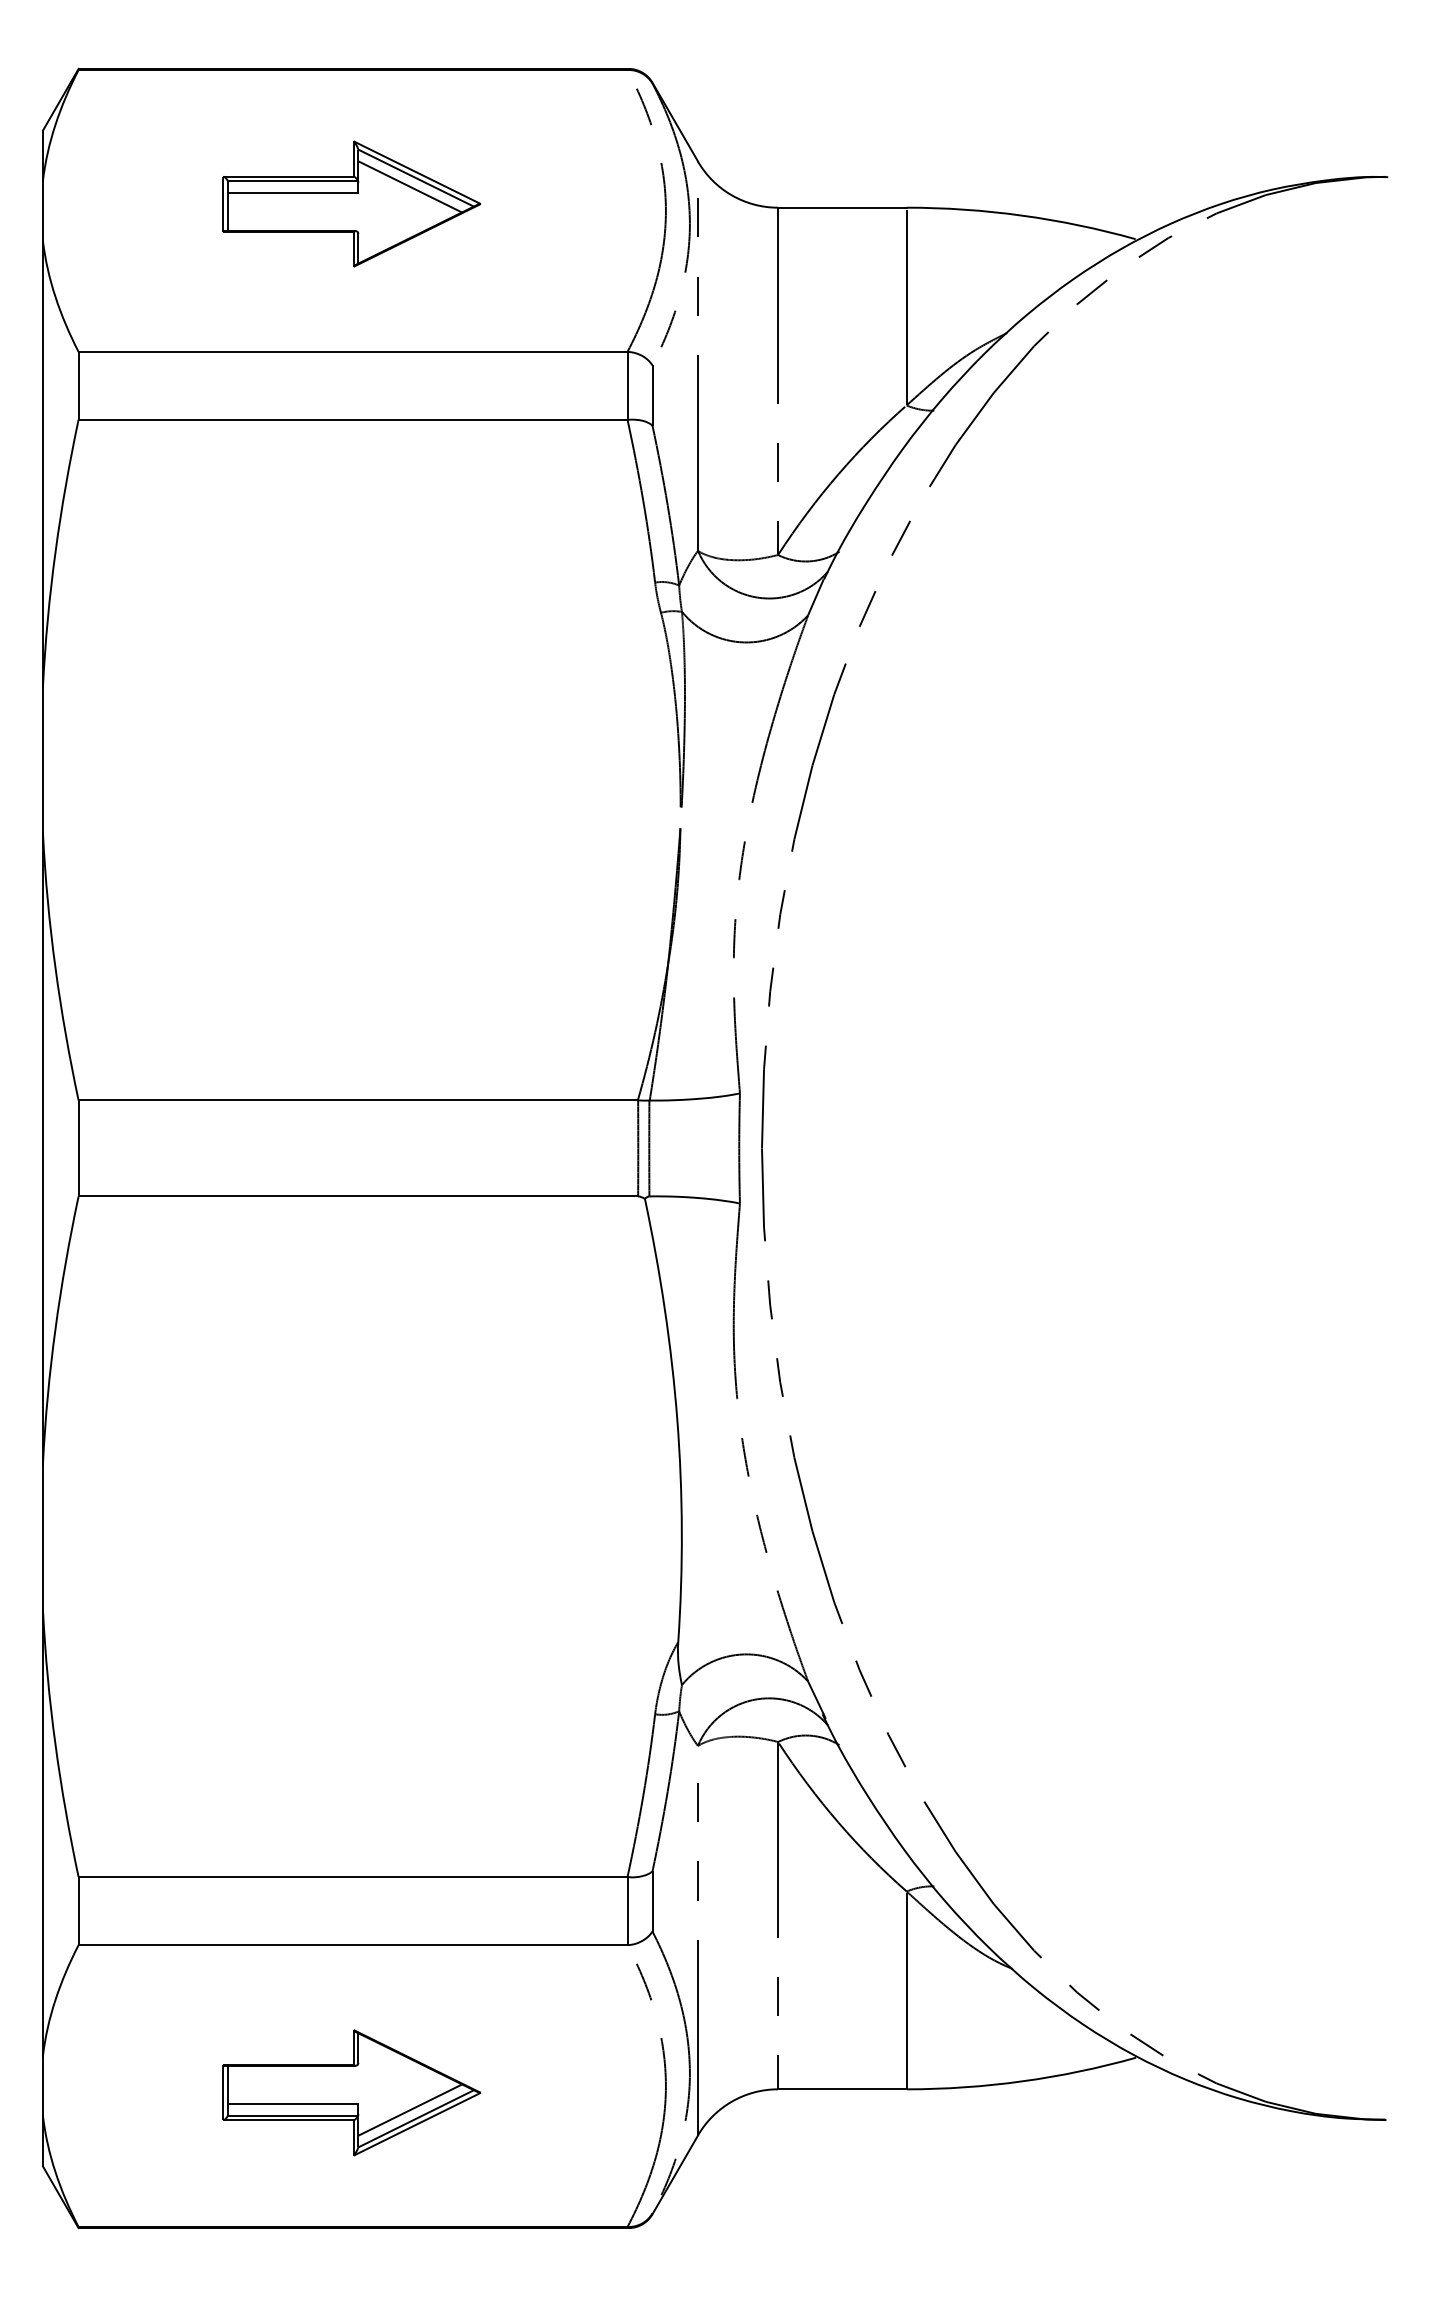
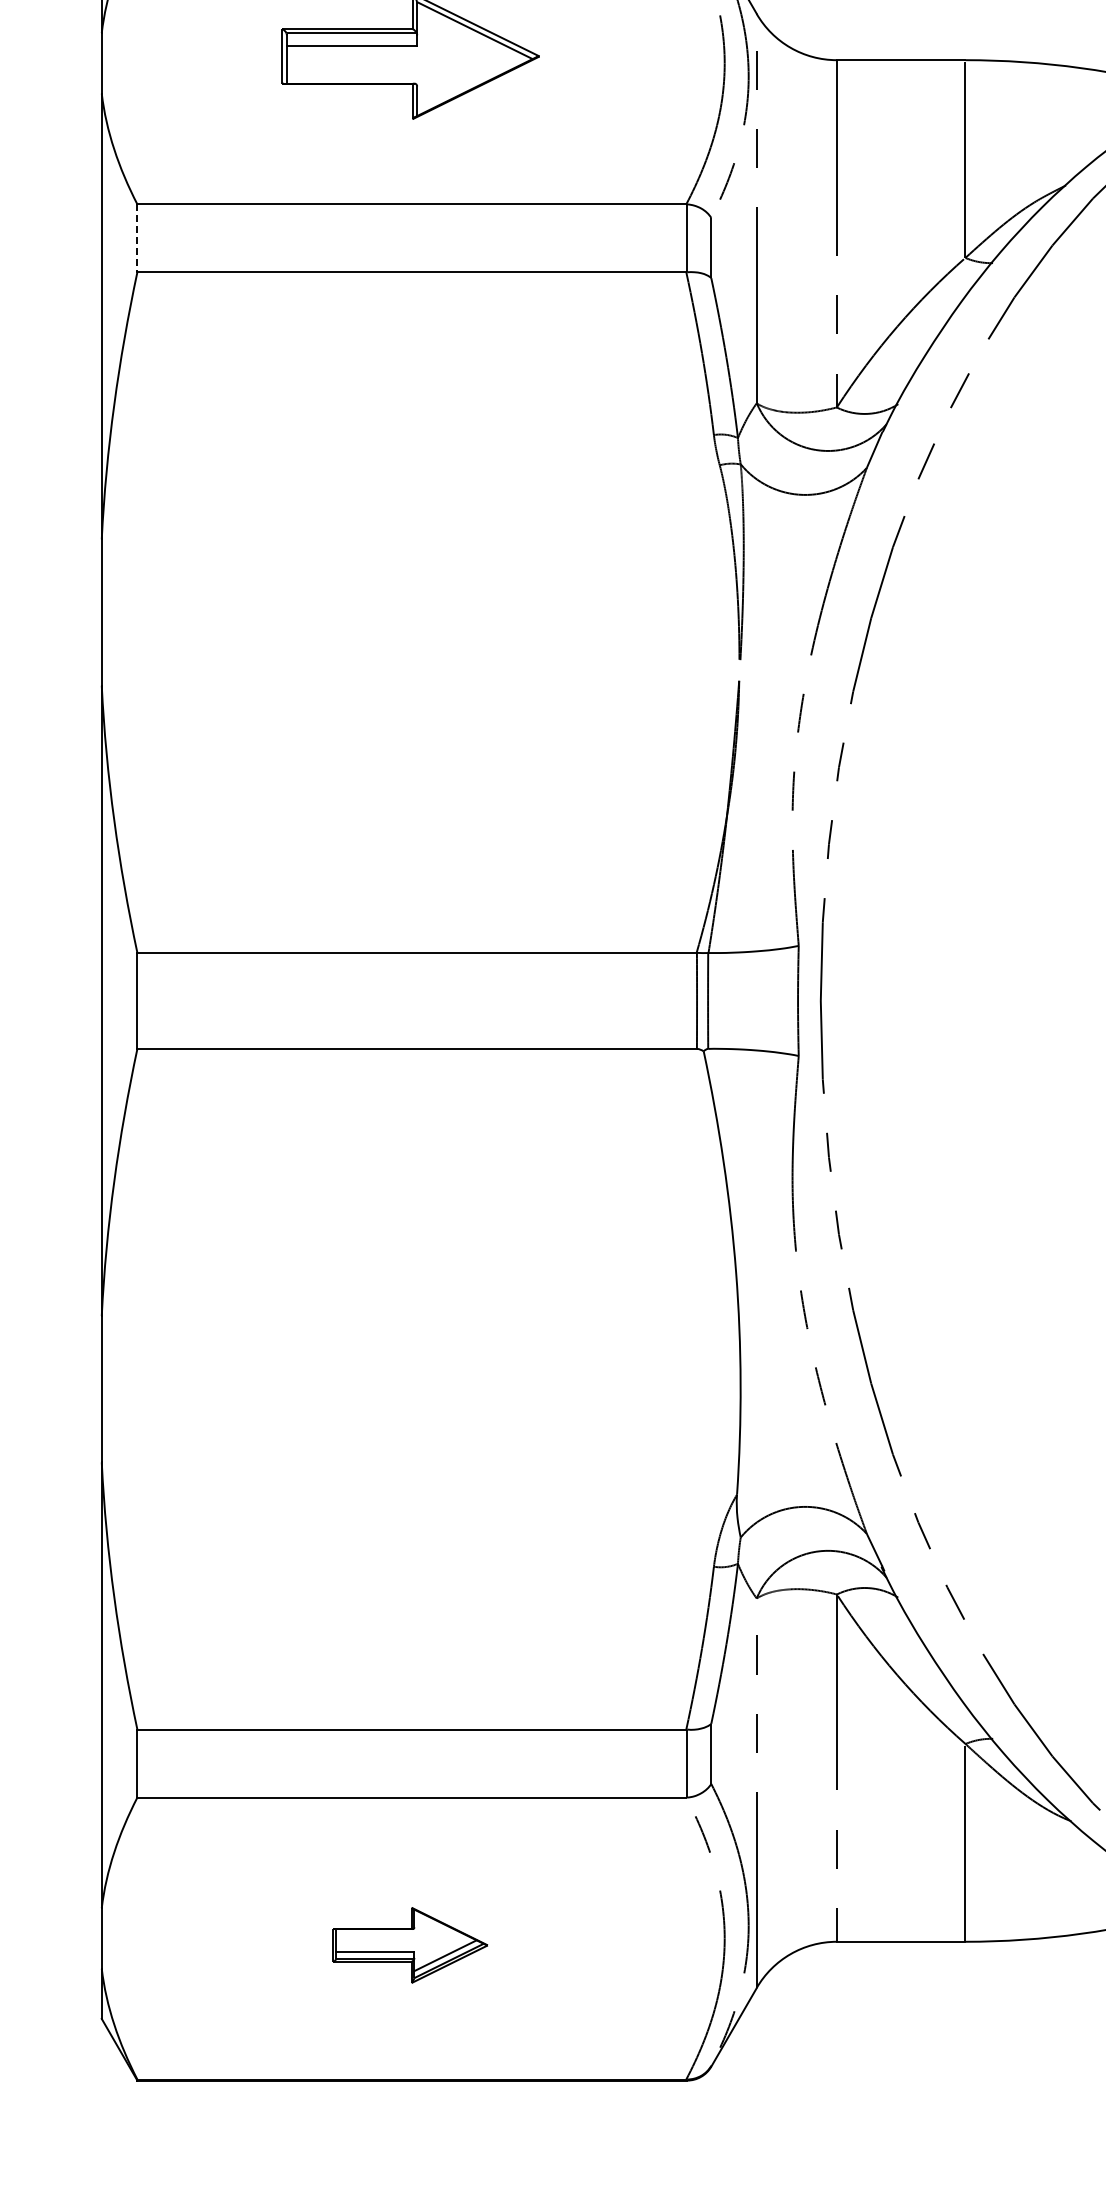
line: (410, 186) -> (469, 38), removed
line: (78, 385) -> (137, 237), solid -> dashed
part: (351, 2092) -> (410, 1944), size x0.6

